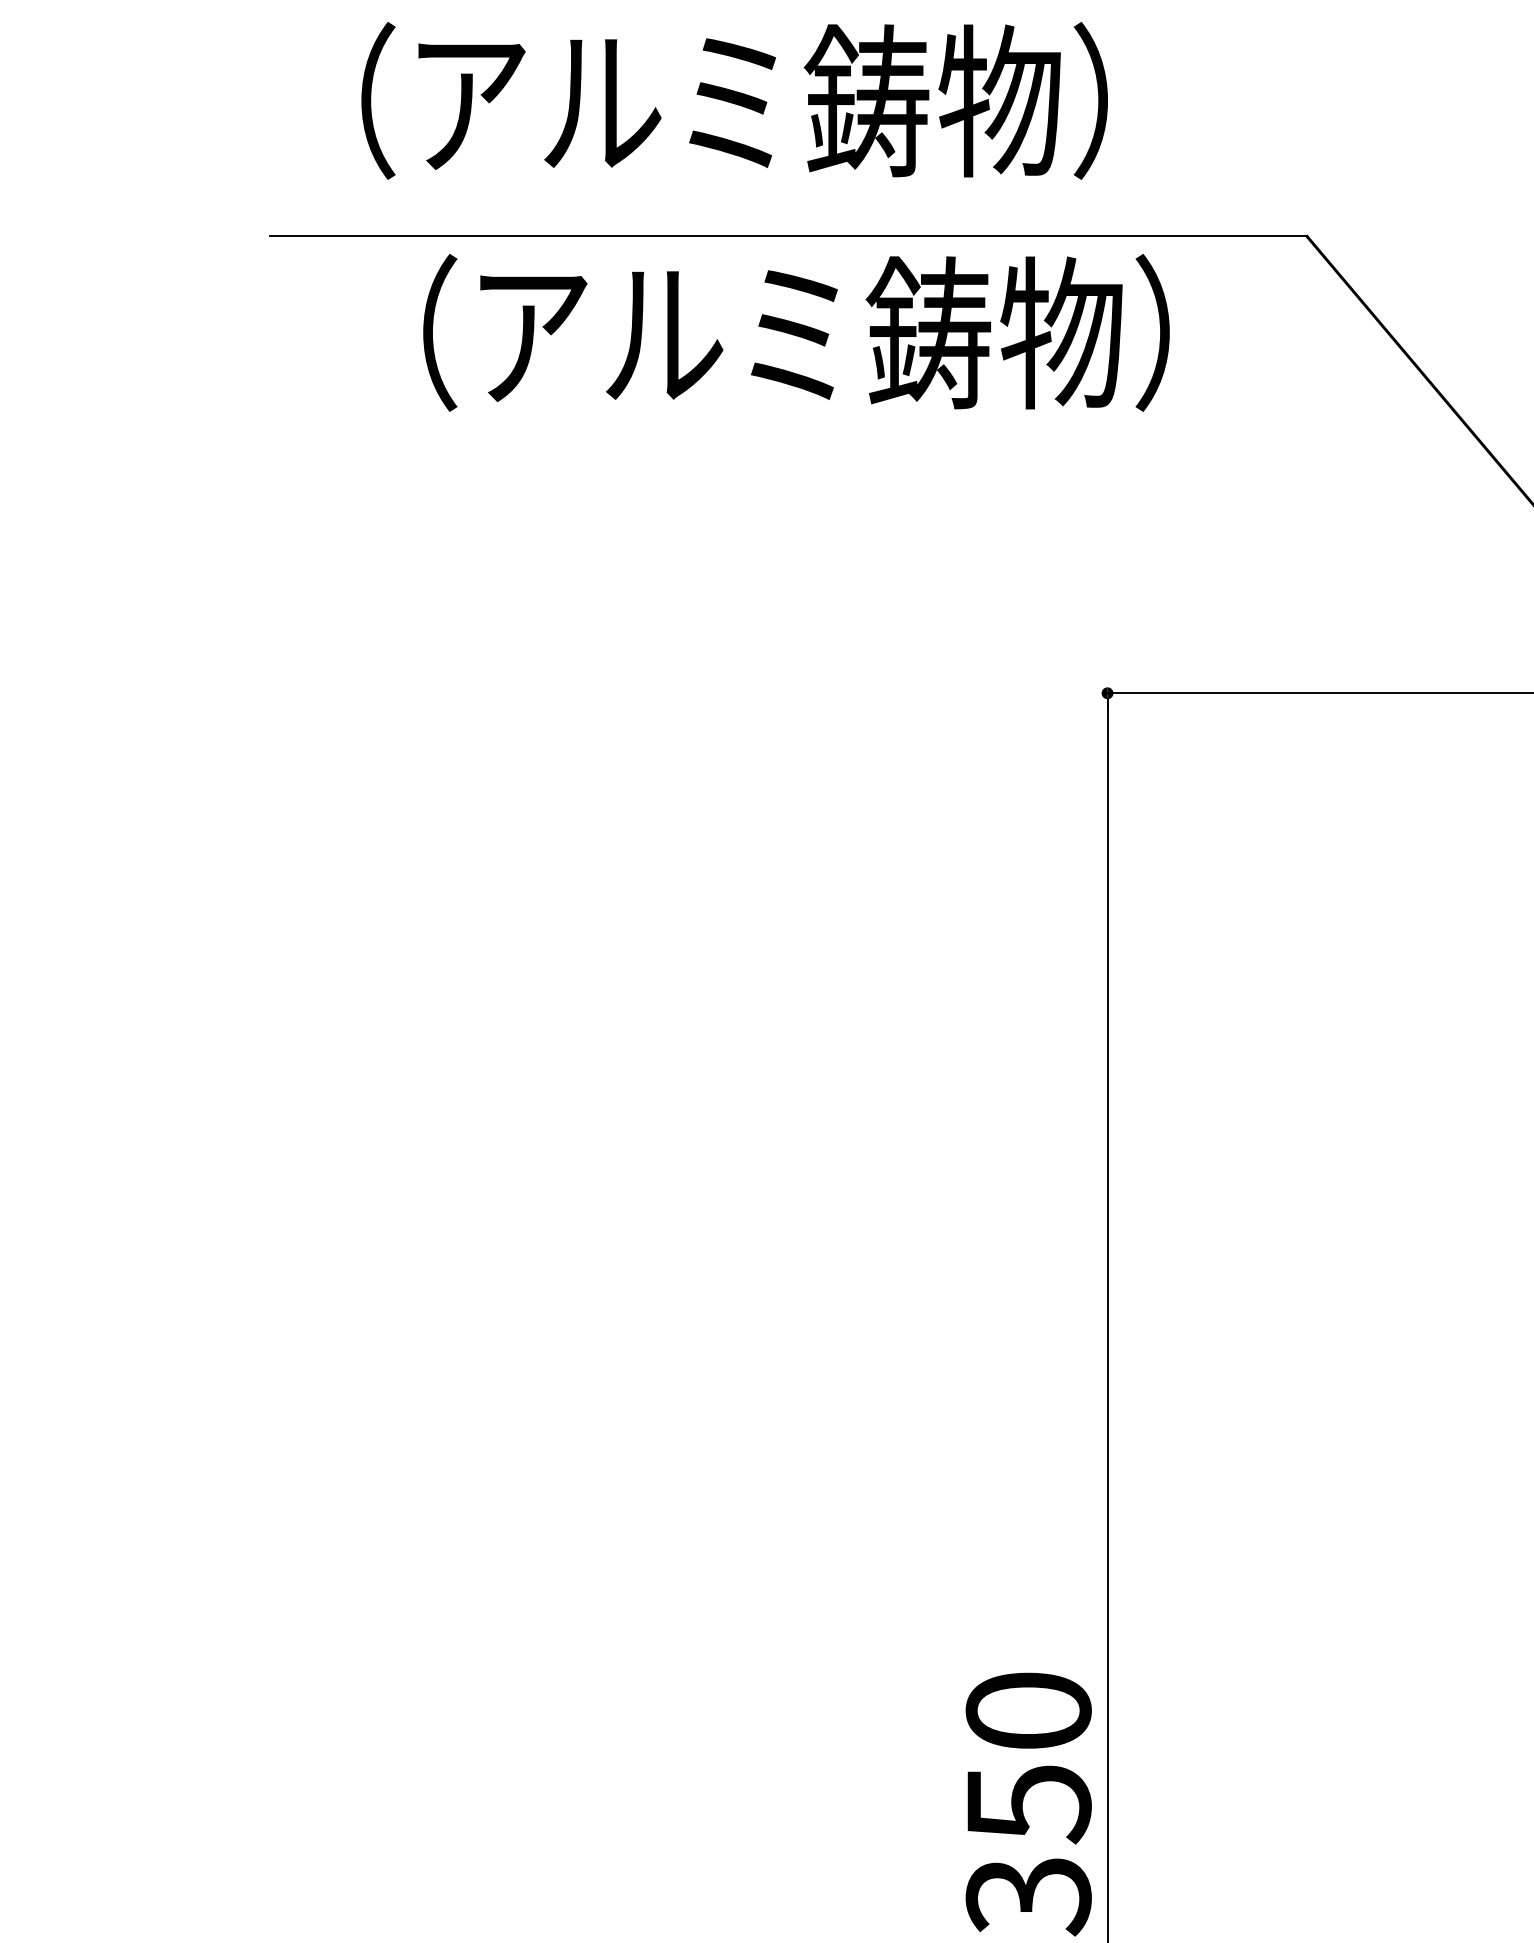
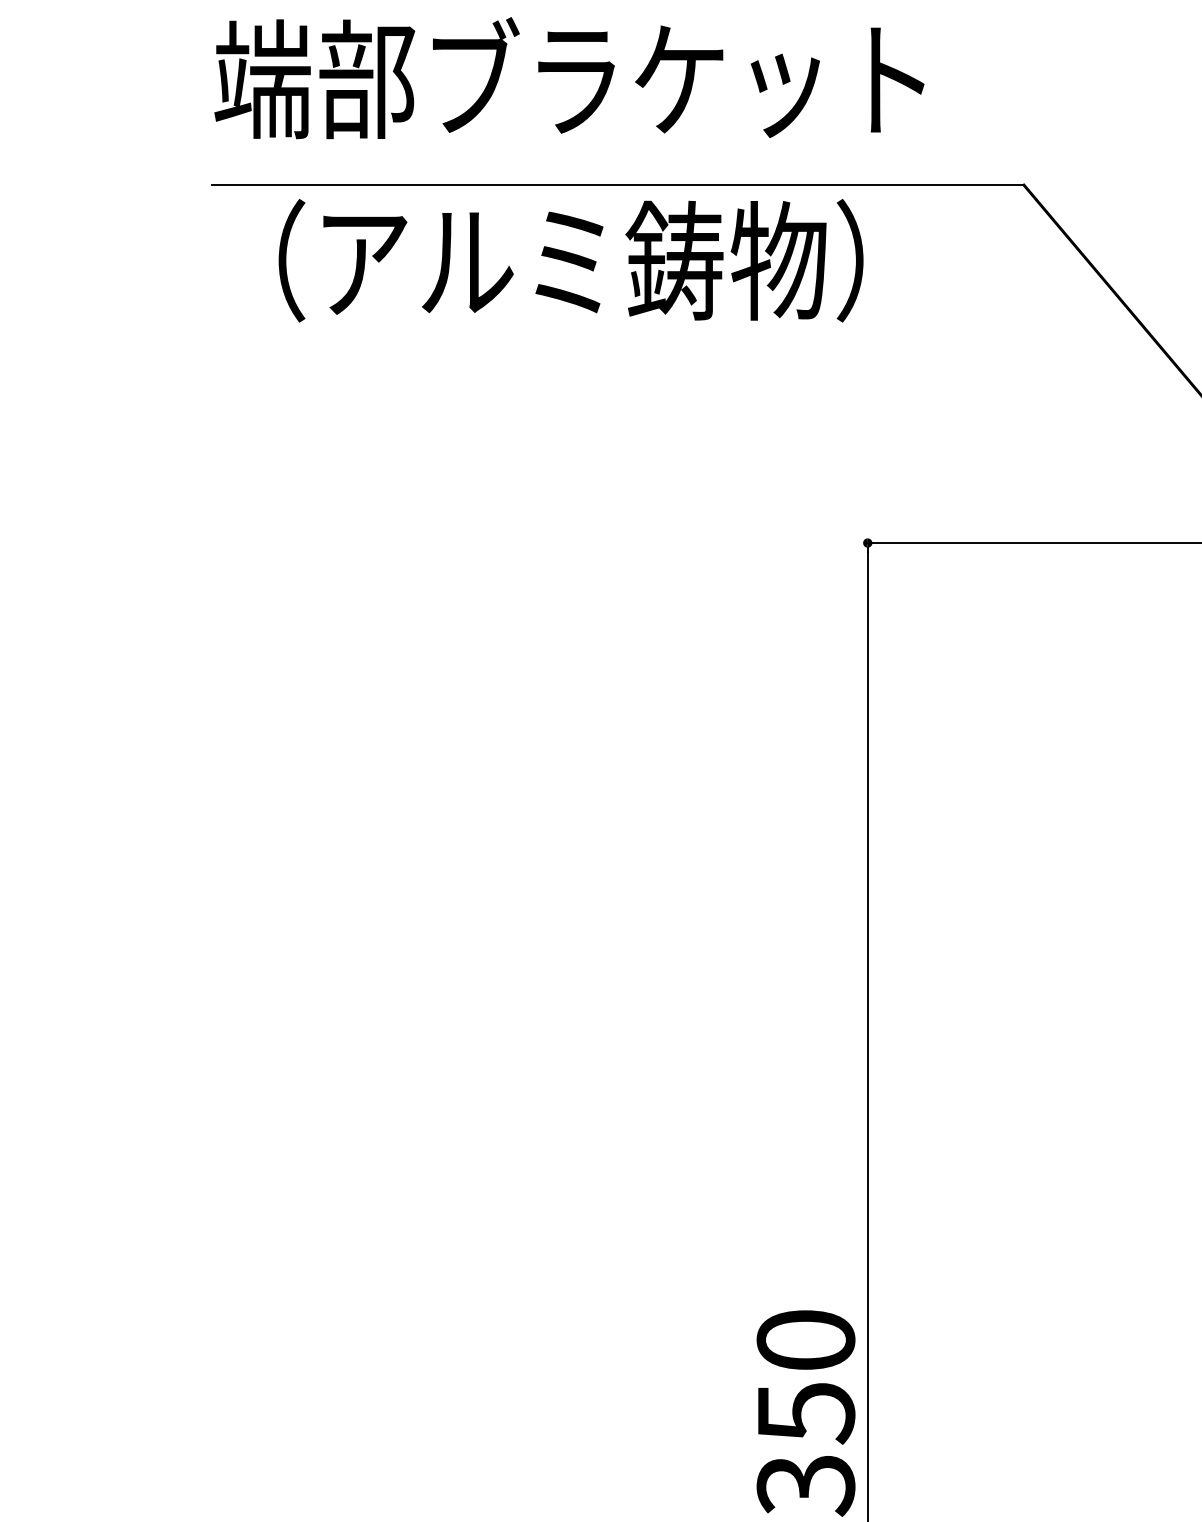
text: (726, 100) -> (569, 78), （アルミ鋳物） -> 端部ブラケット
text: (795, 332) -> (570, 260), moved

